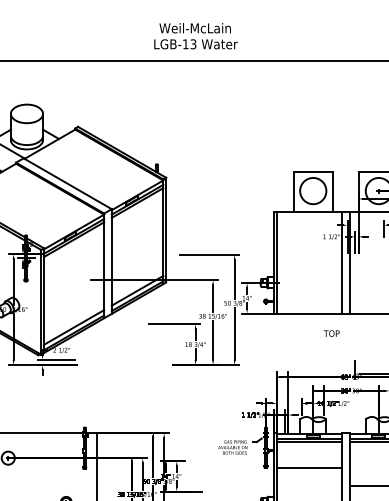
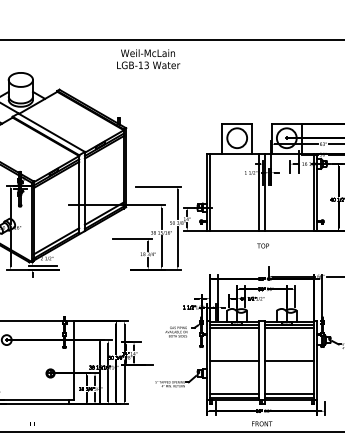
text: (195, 36) -> (148, 59), moved
text: (330, 332) -> (262, 245), moved
line: (308, 467) -> (233, 360), moved

